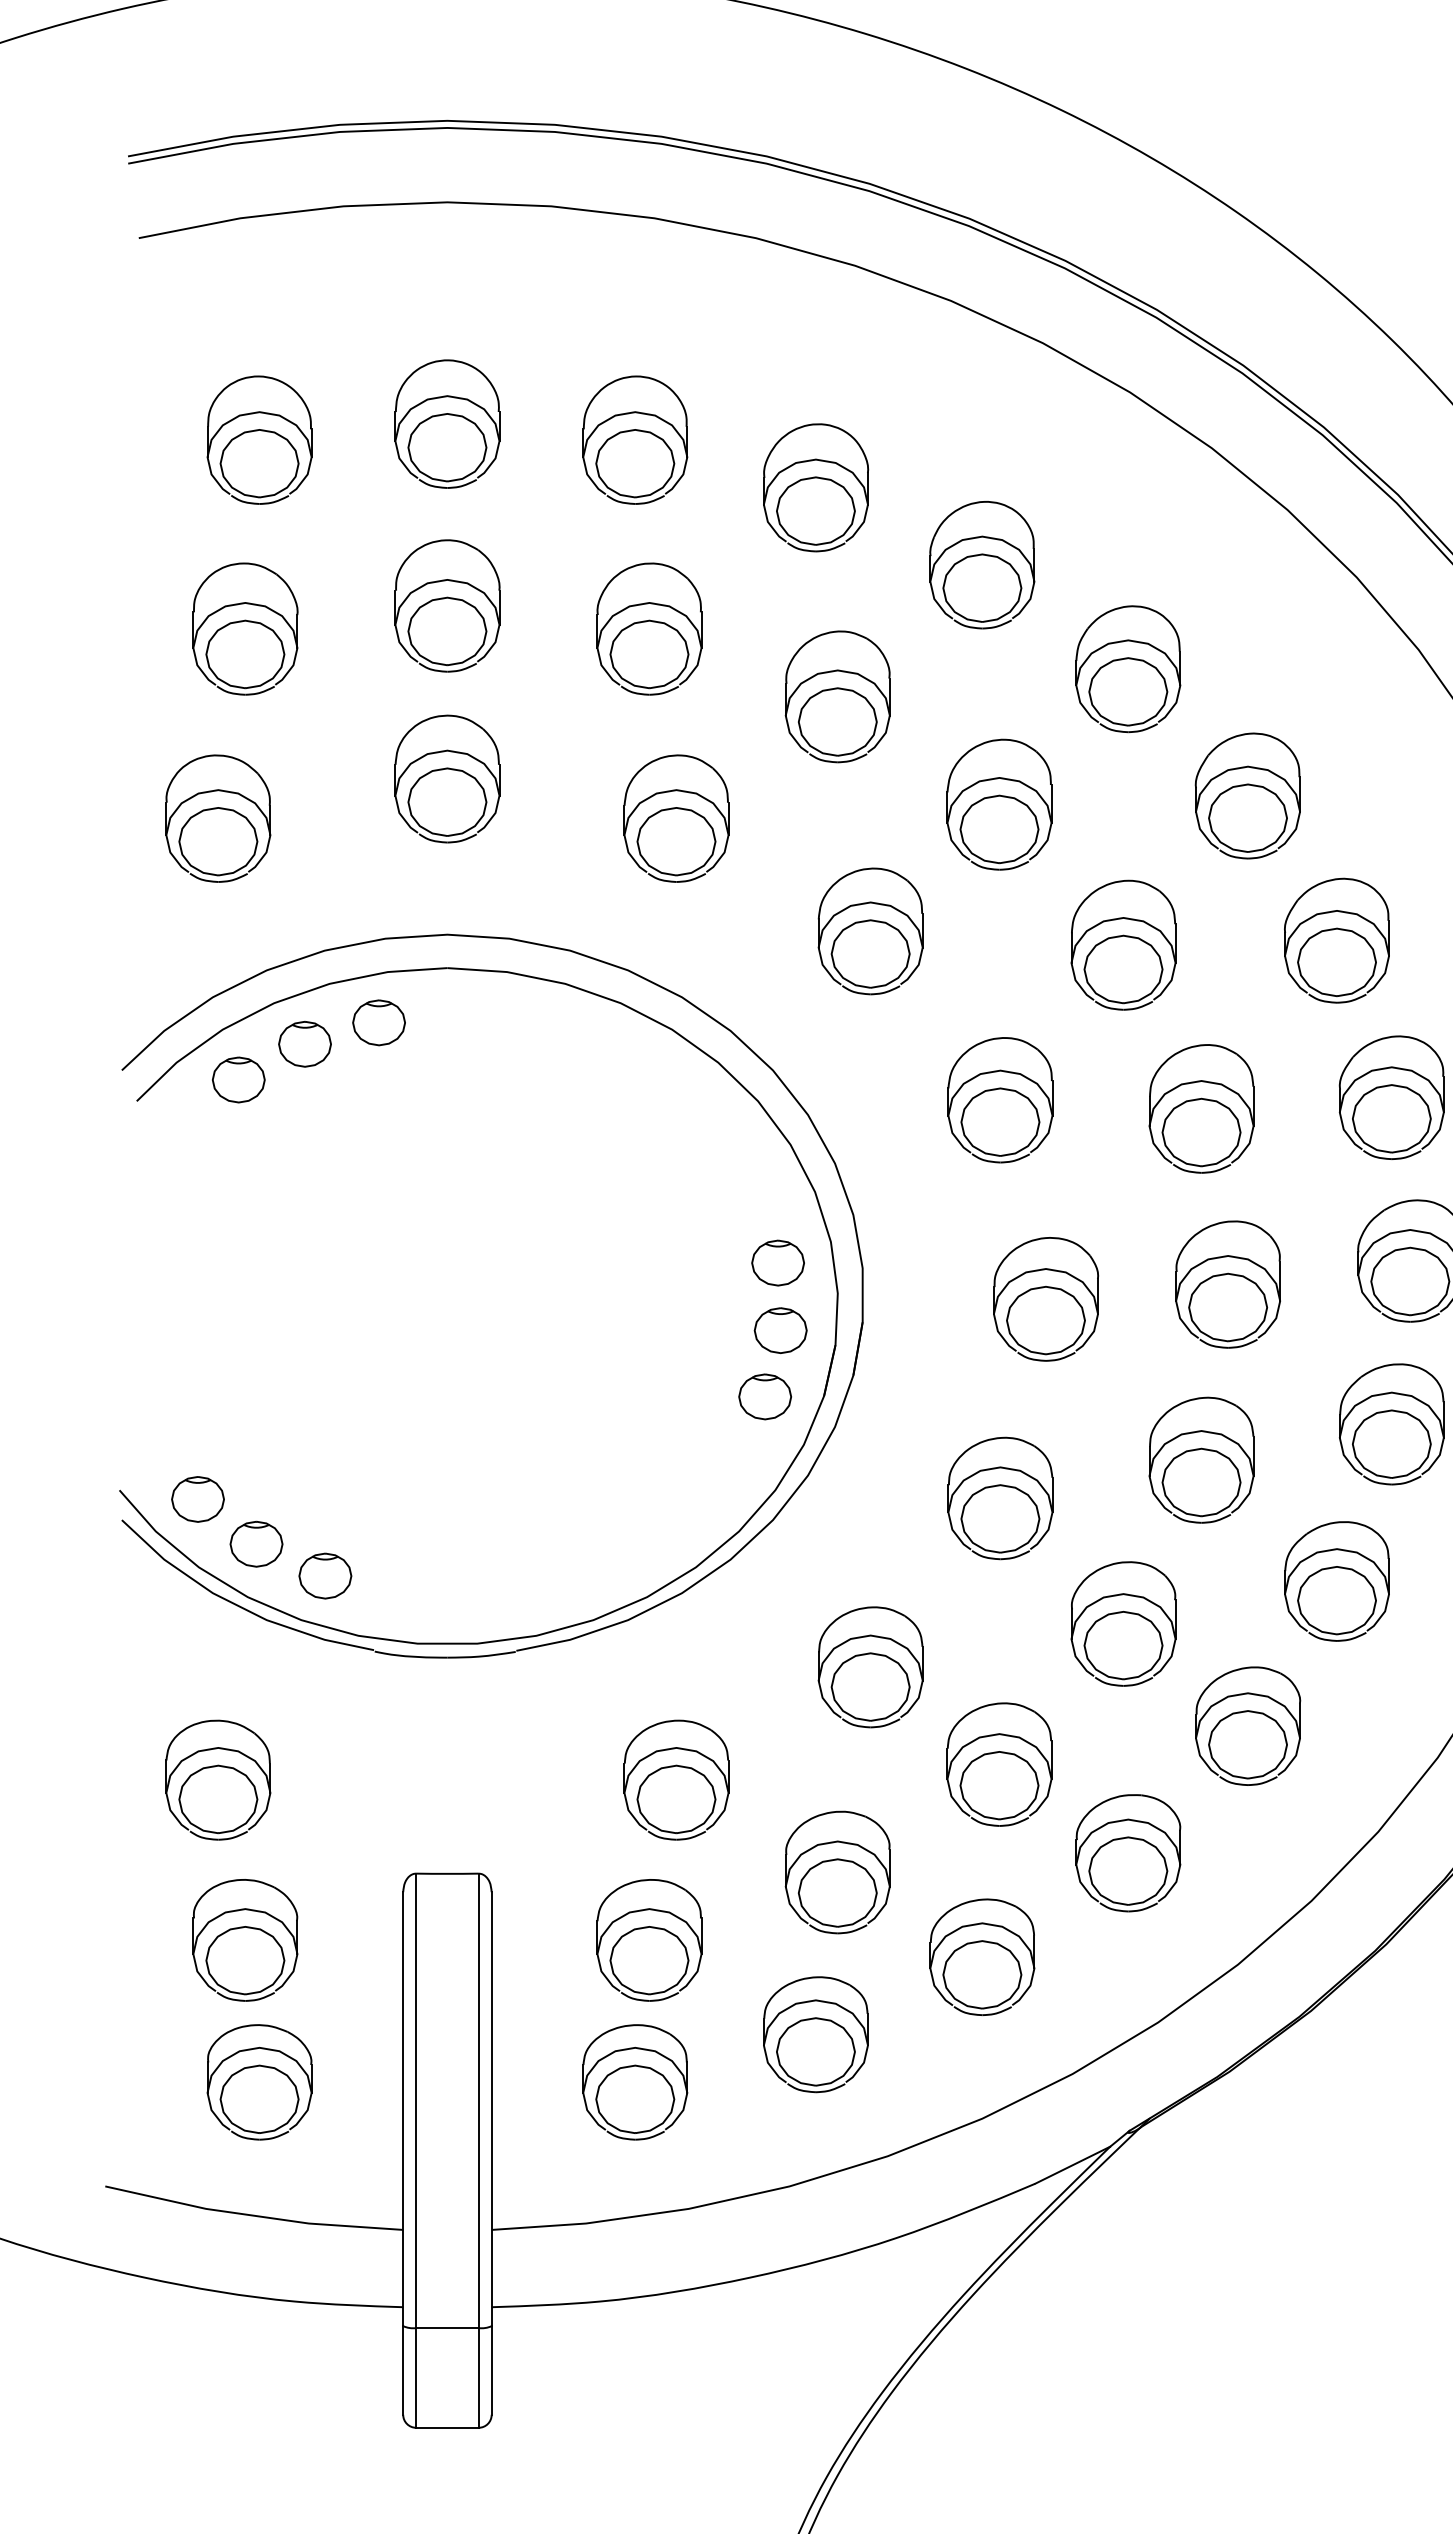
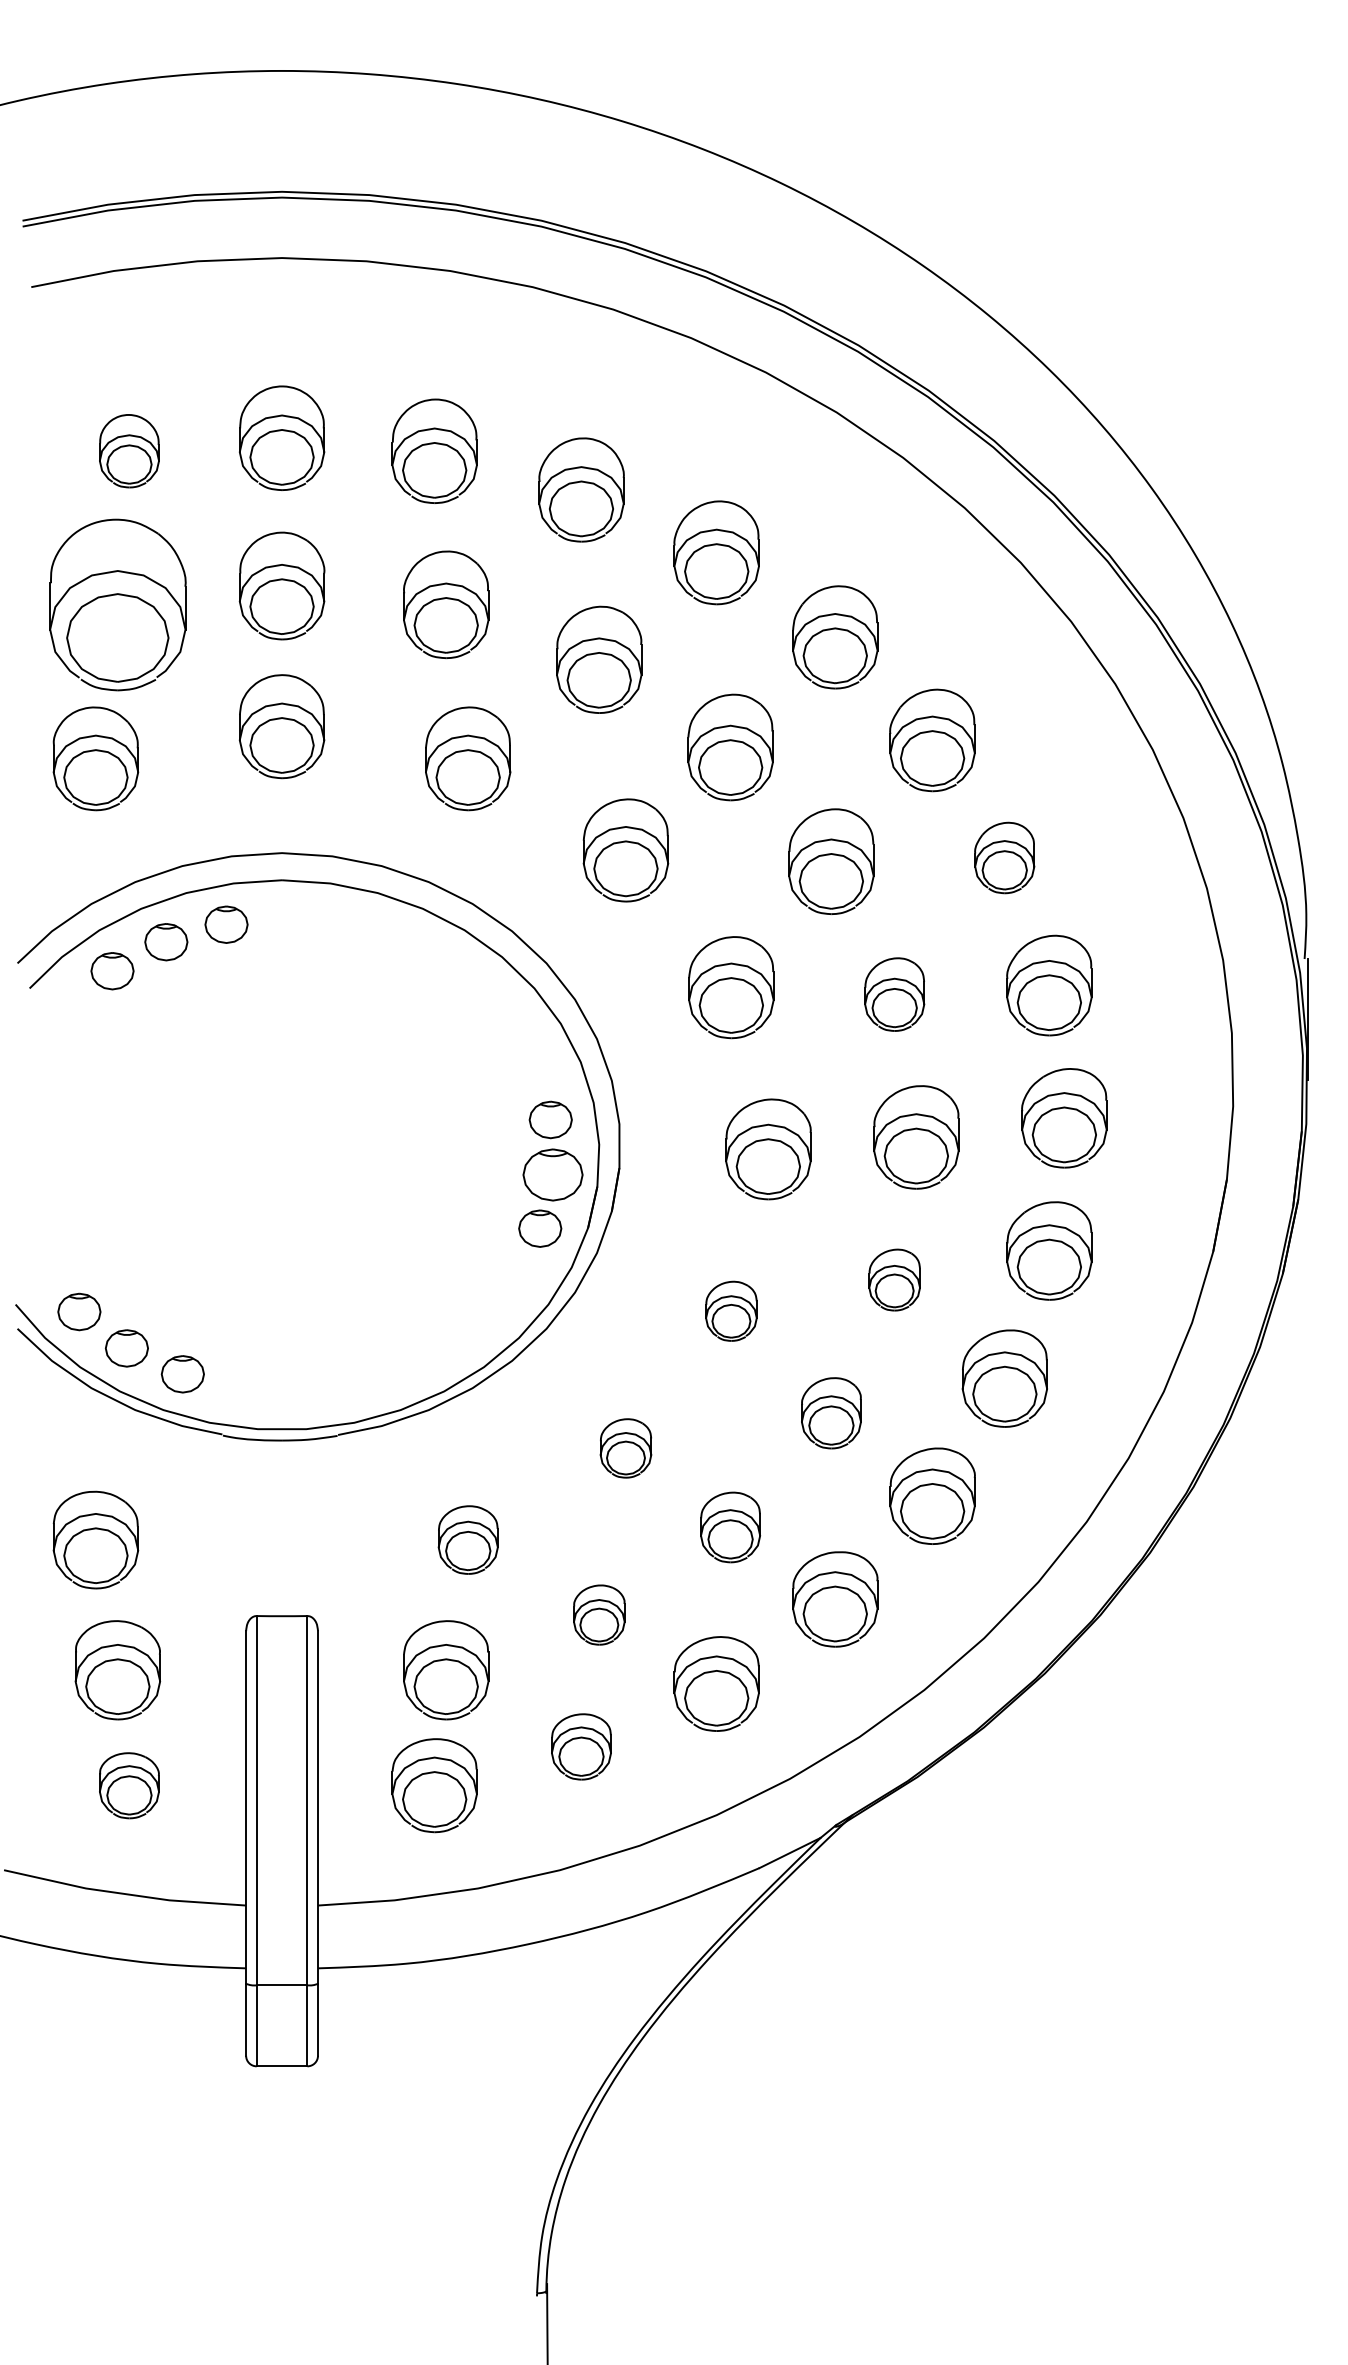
part: (259, 439) -> (129, 450), size x0.7
part: (244, 628) -> (117, 604), size x1.6
part: (1336, 940) -> (1004, 857), size x0.7
part: (1201, 1108) -> (894, 994), size x0.7
part: (780, 1330) -> (552, 1174), size x1.4
part: (1201, 1459) -> (894, 1279), size x0.6
part: (1000, 1498) -> (731, 1311), size x0.6
part: (1123, 1624) -> (831, 1413), size x0.7
part: (870, 1667) -> (625, 1448), size x0.6
part: (999, 1764) -> (730, 1527), size x0.7
part: (676, 1779) -> (468, 1539), size x0.7
part: (838, 1871) -> (599, 1614), size x0.6
part: (815, 2034) -> (581, 1746), size x0.7
part: (259, 2082) -> (129, 1785), size x0.7

